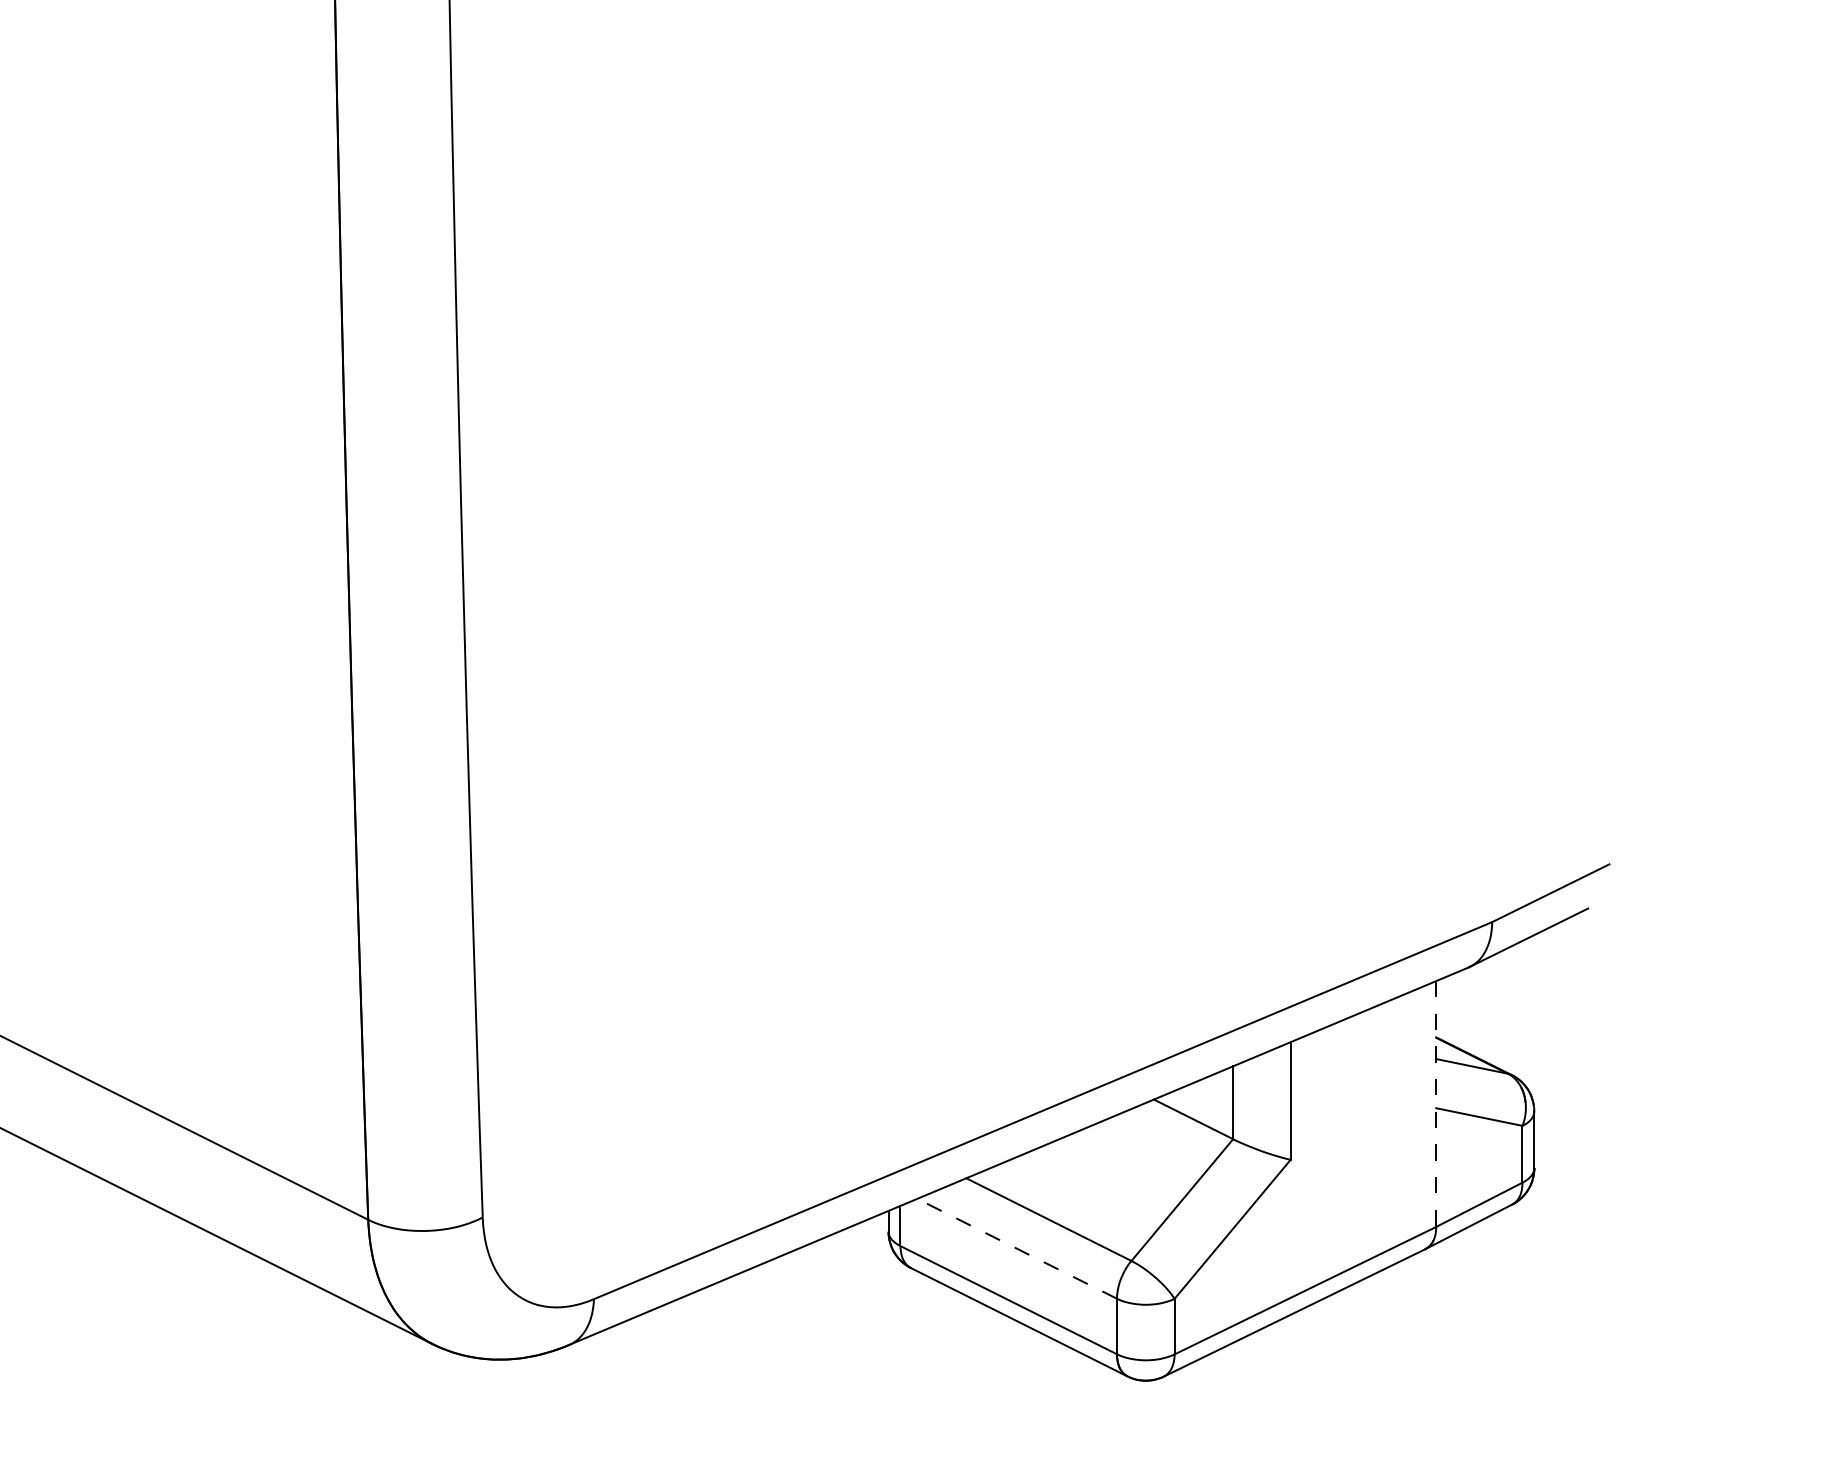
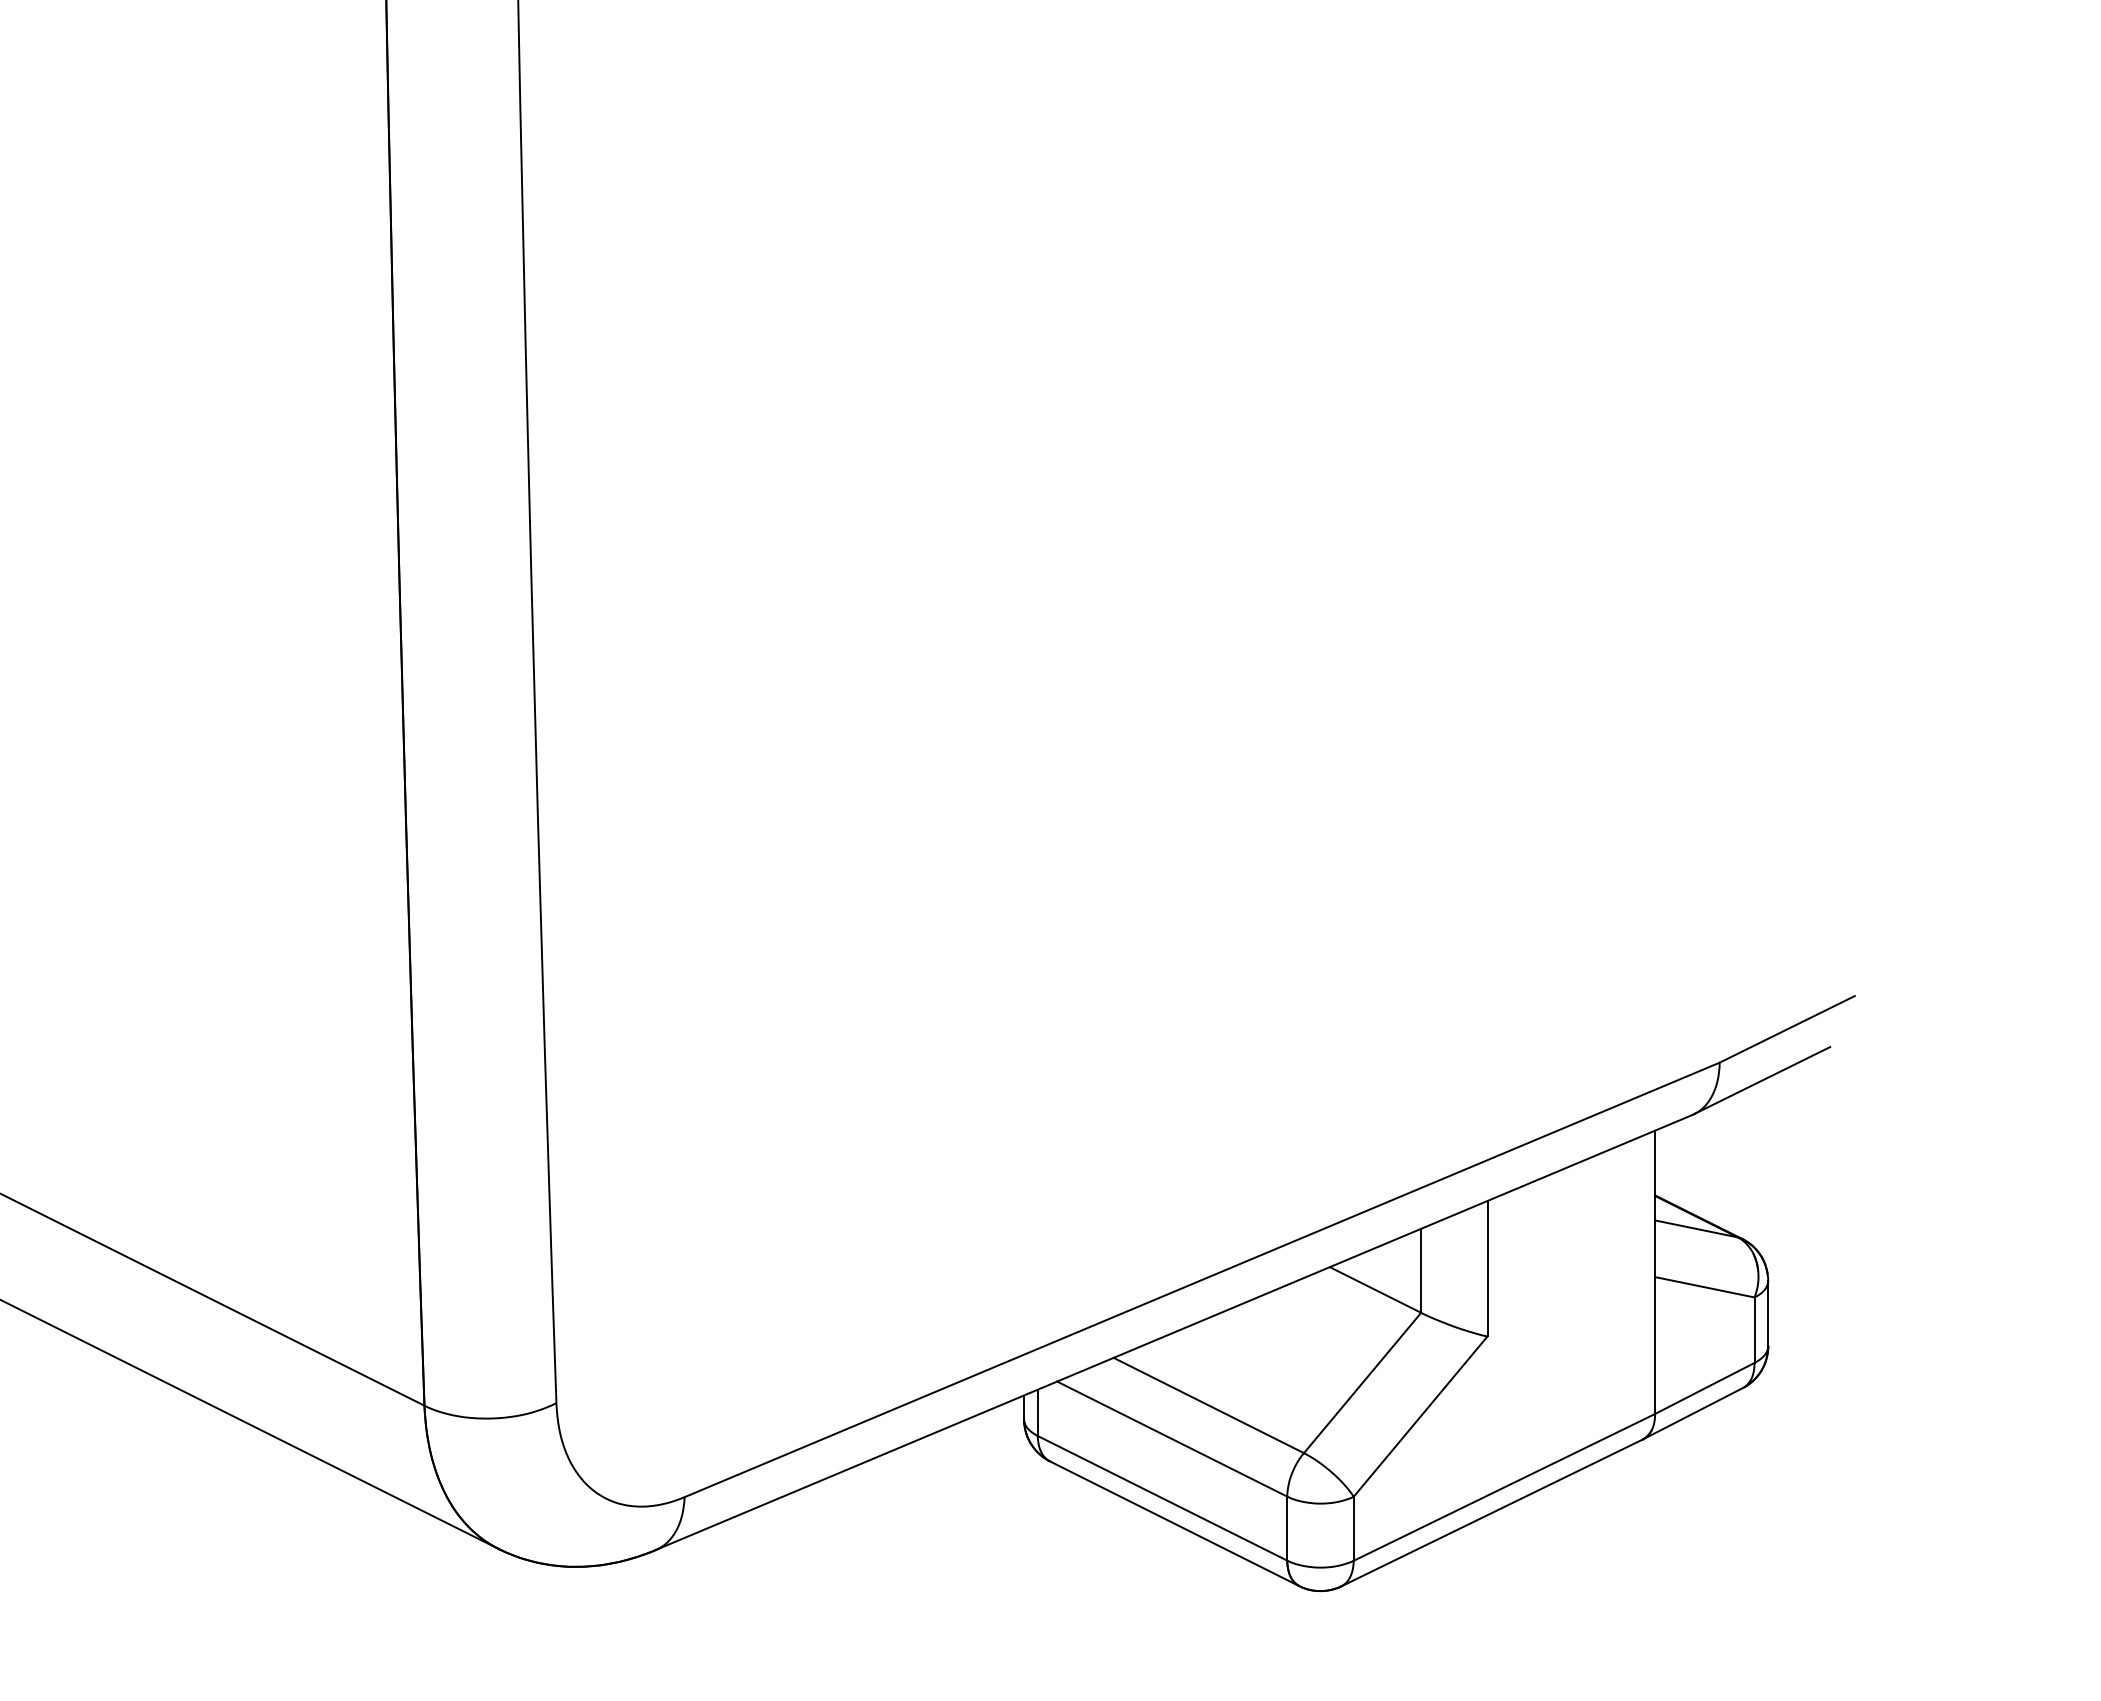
line: (1436, 1104) -> (1655, 1272), dashed -> solid
line: (1017, 1249) -> (1172, 1439), dashed -> solid

